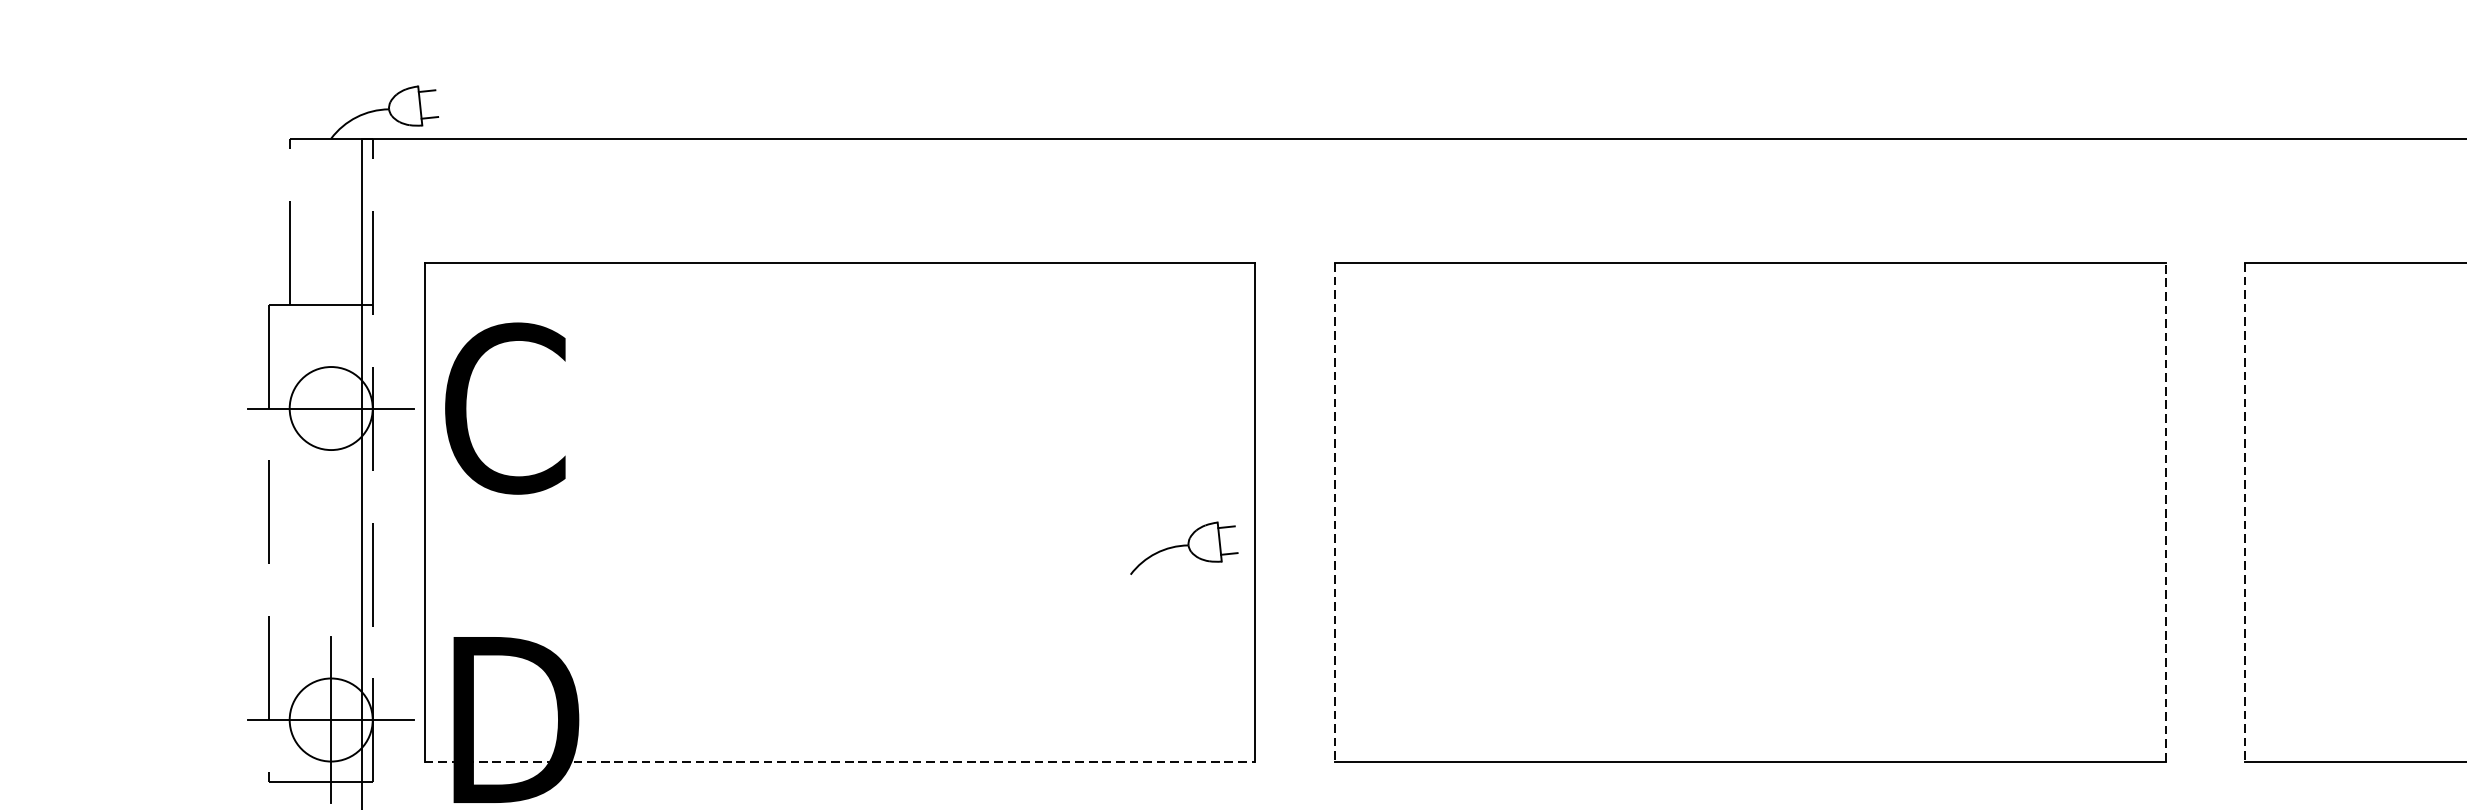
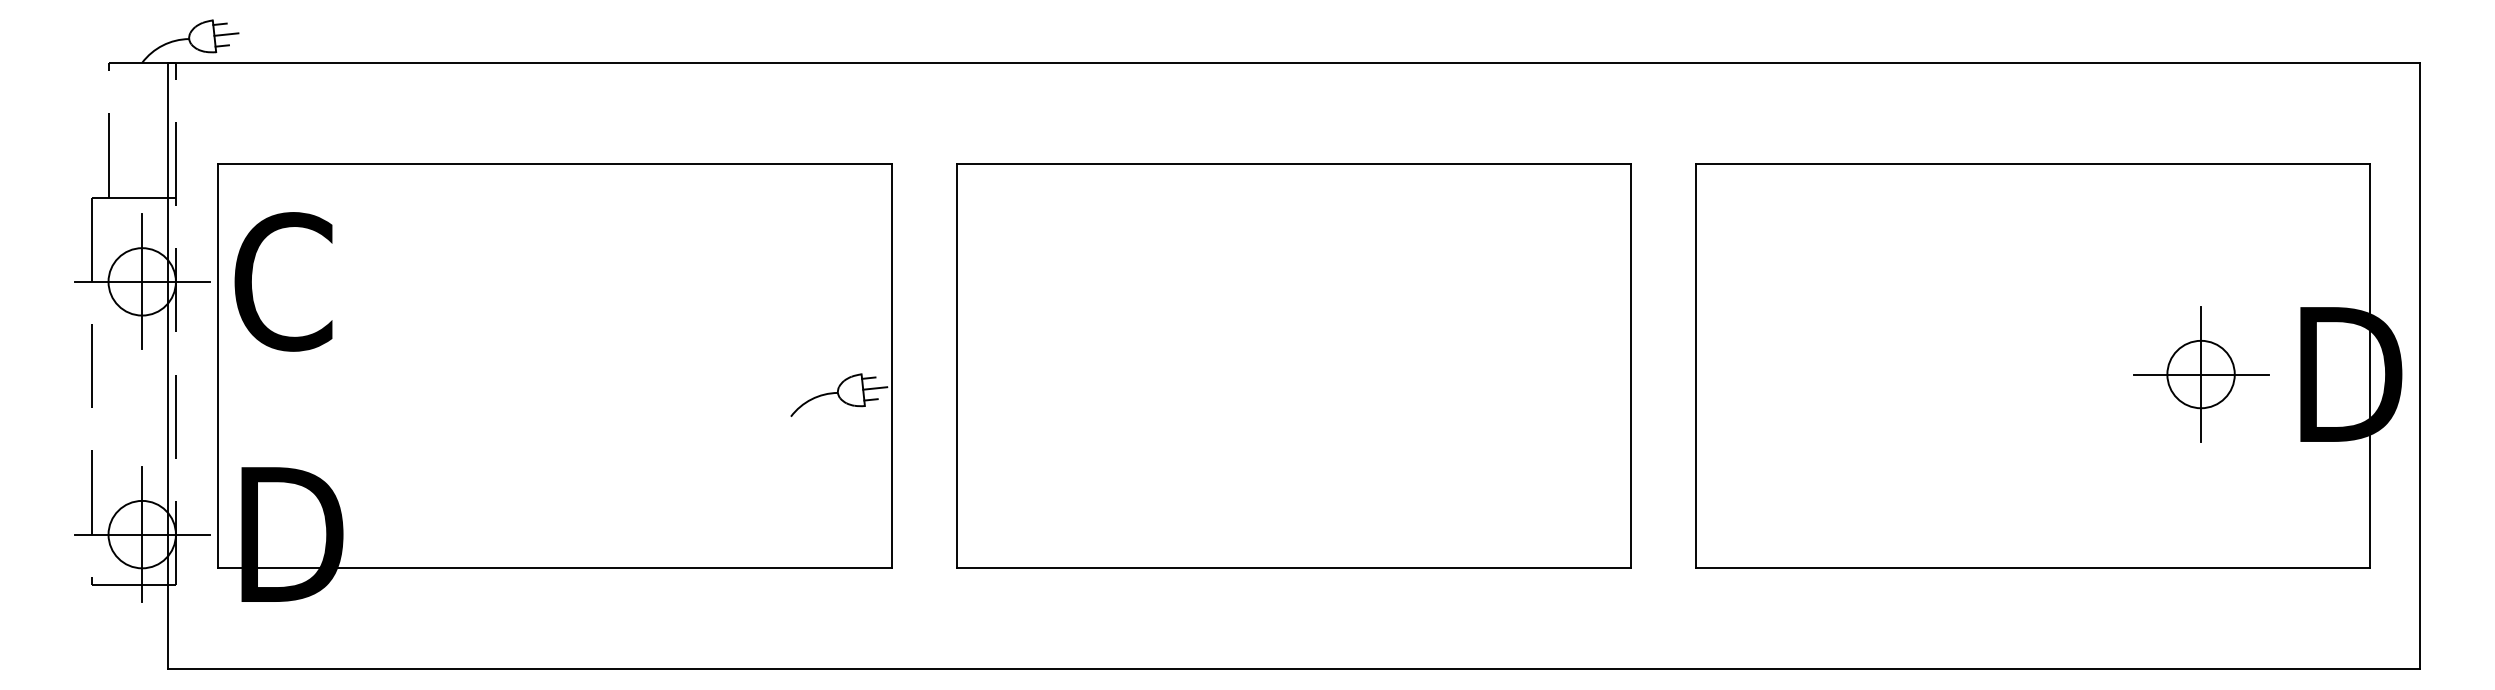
line: (435, 103) -> (226, 34), added
line: (331, 408) -> (142, 281), added
line: (2165, 511) -> (1630, 365), dashed -> solid
line: (1334, 512) -> (956, 366), dashed -> solid
line: (2245, 512) -> (1695, 366), dashed -> solid
line: (1234, 539) -> (875, 388), added
line: (840, 761) -> (555, 568), dashed -> solid

